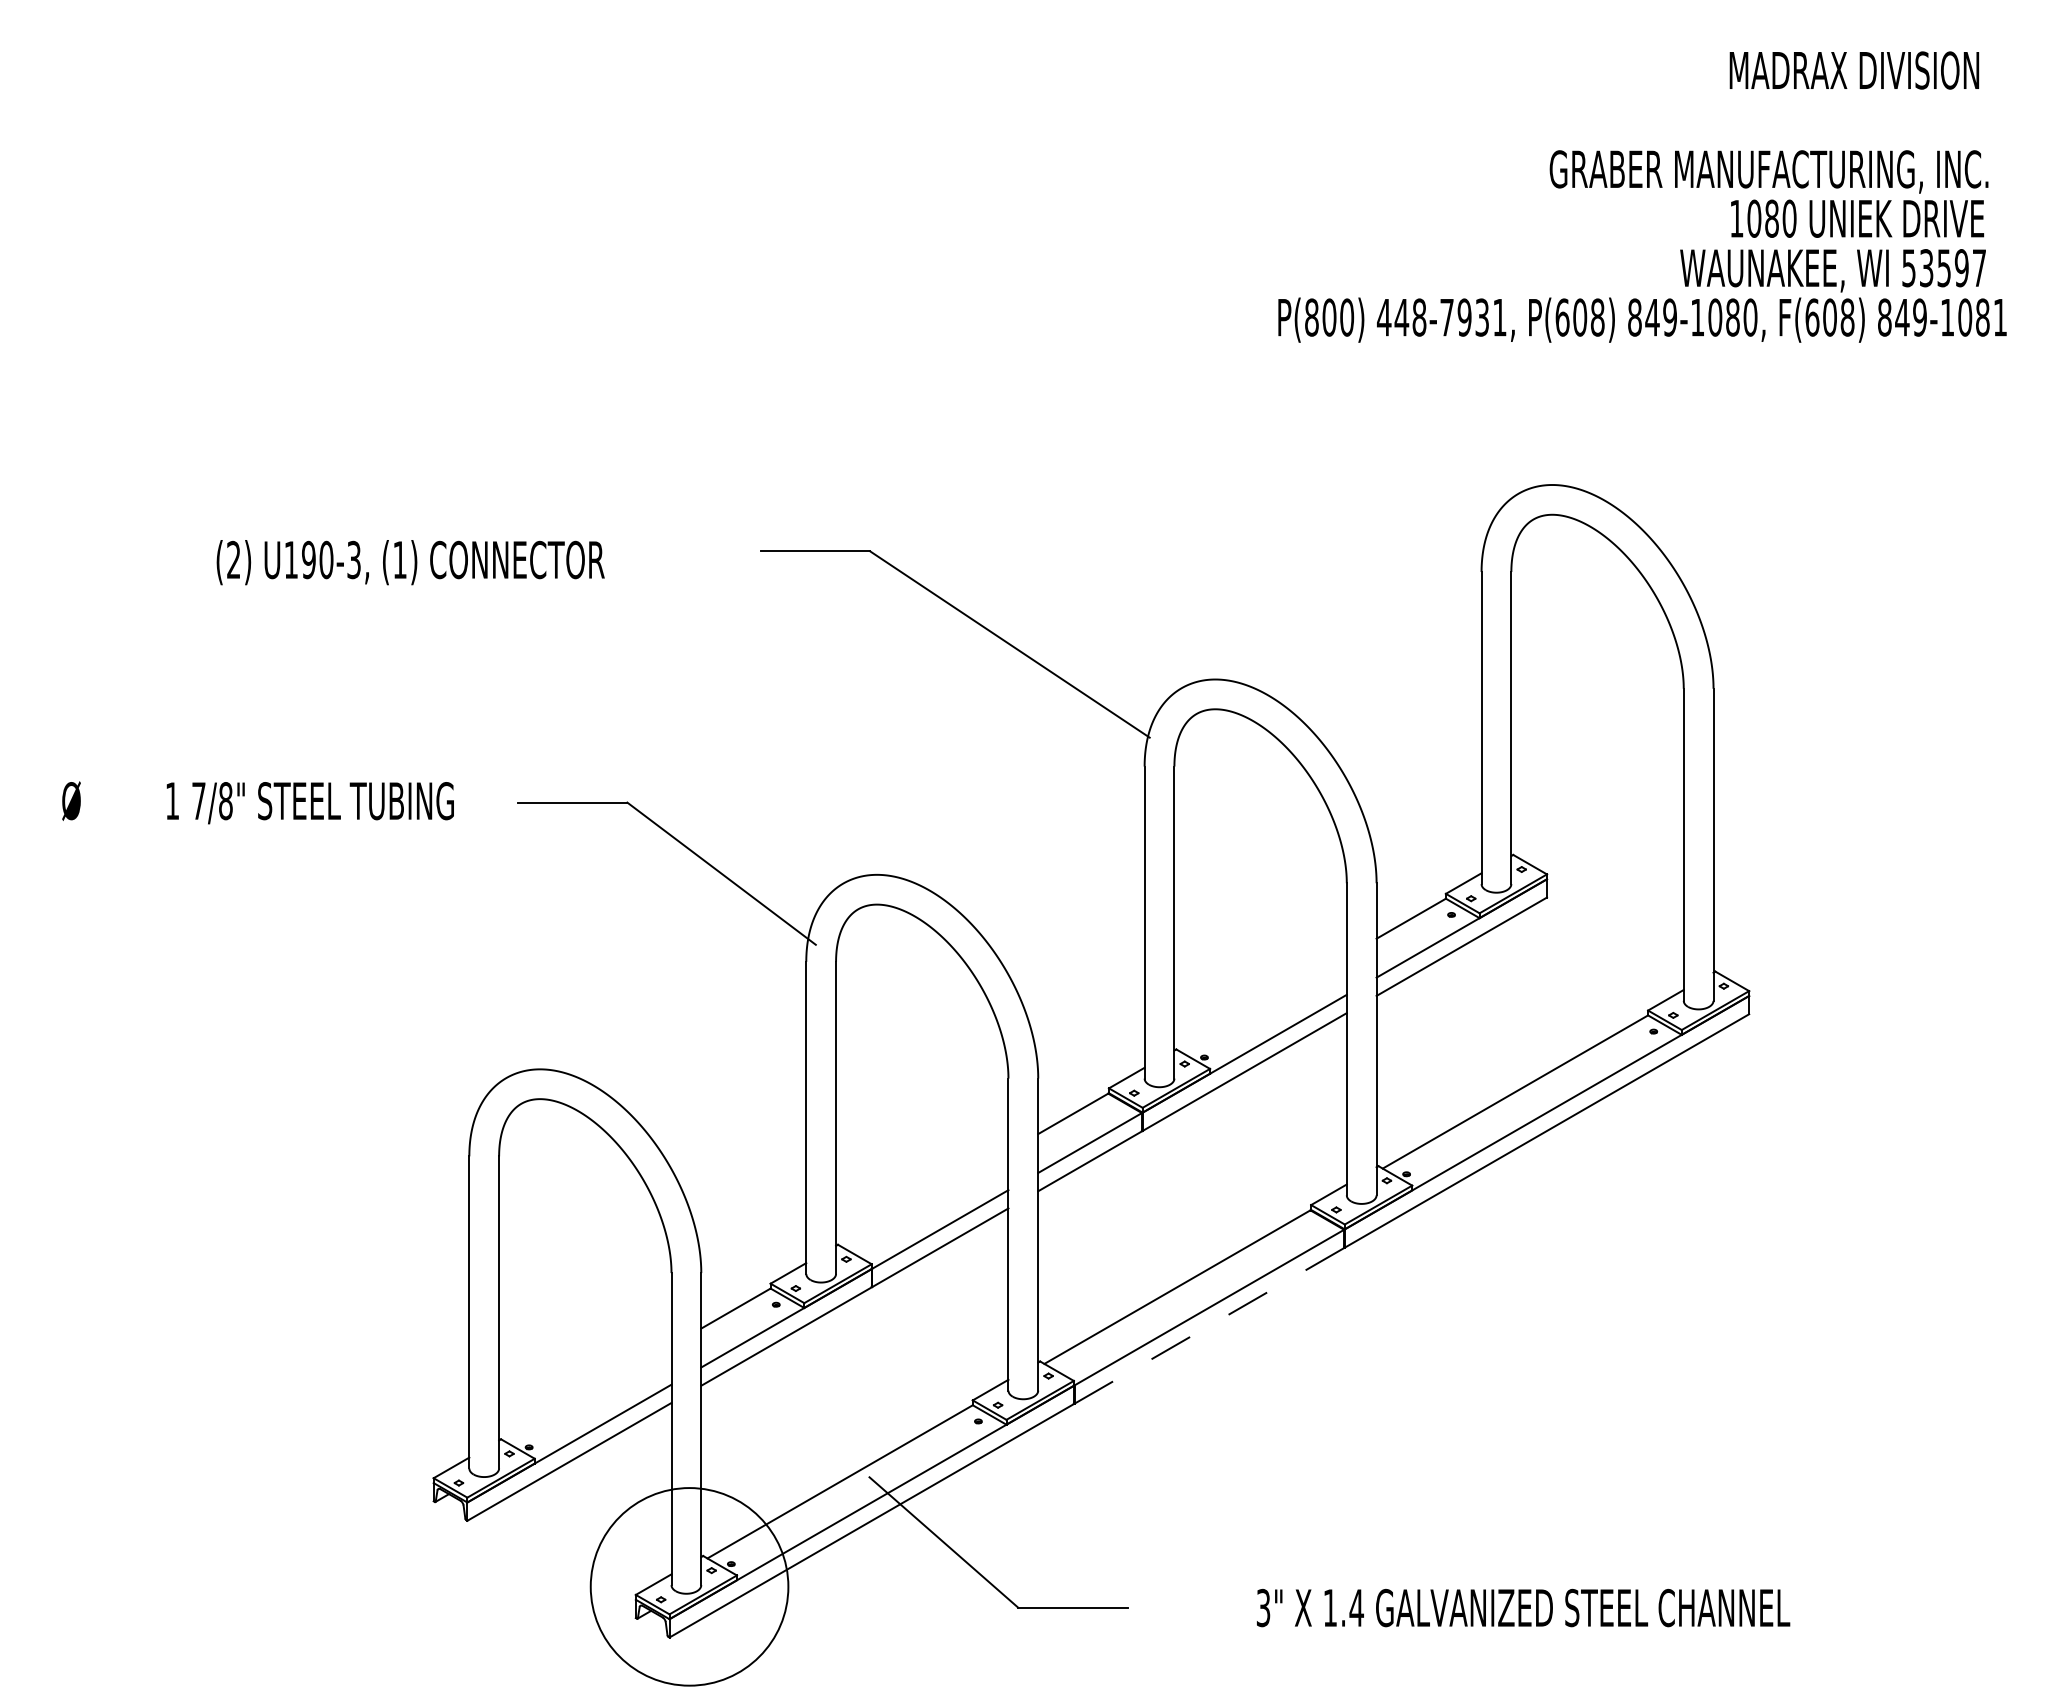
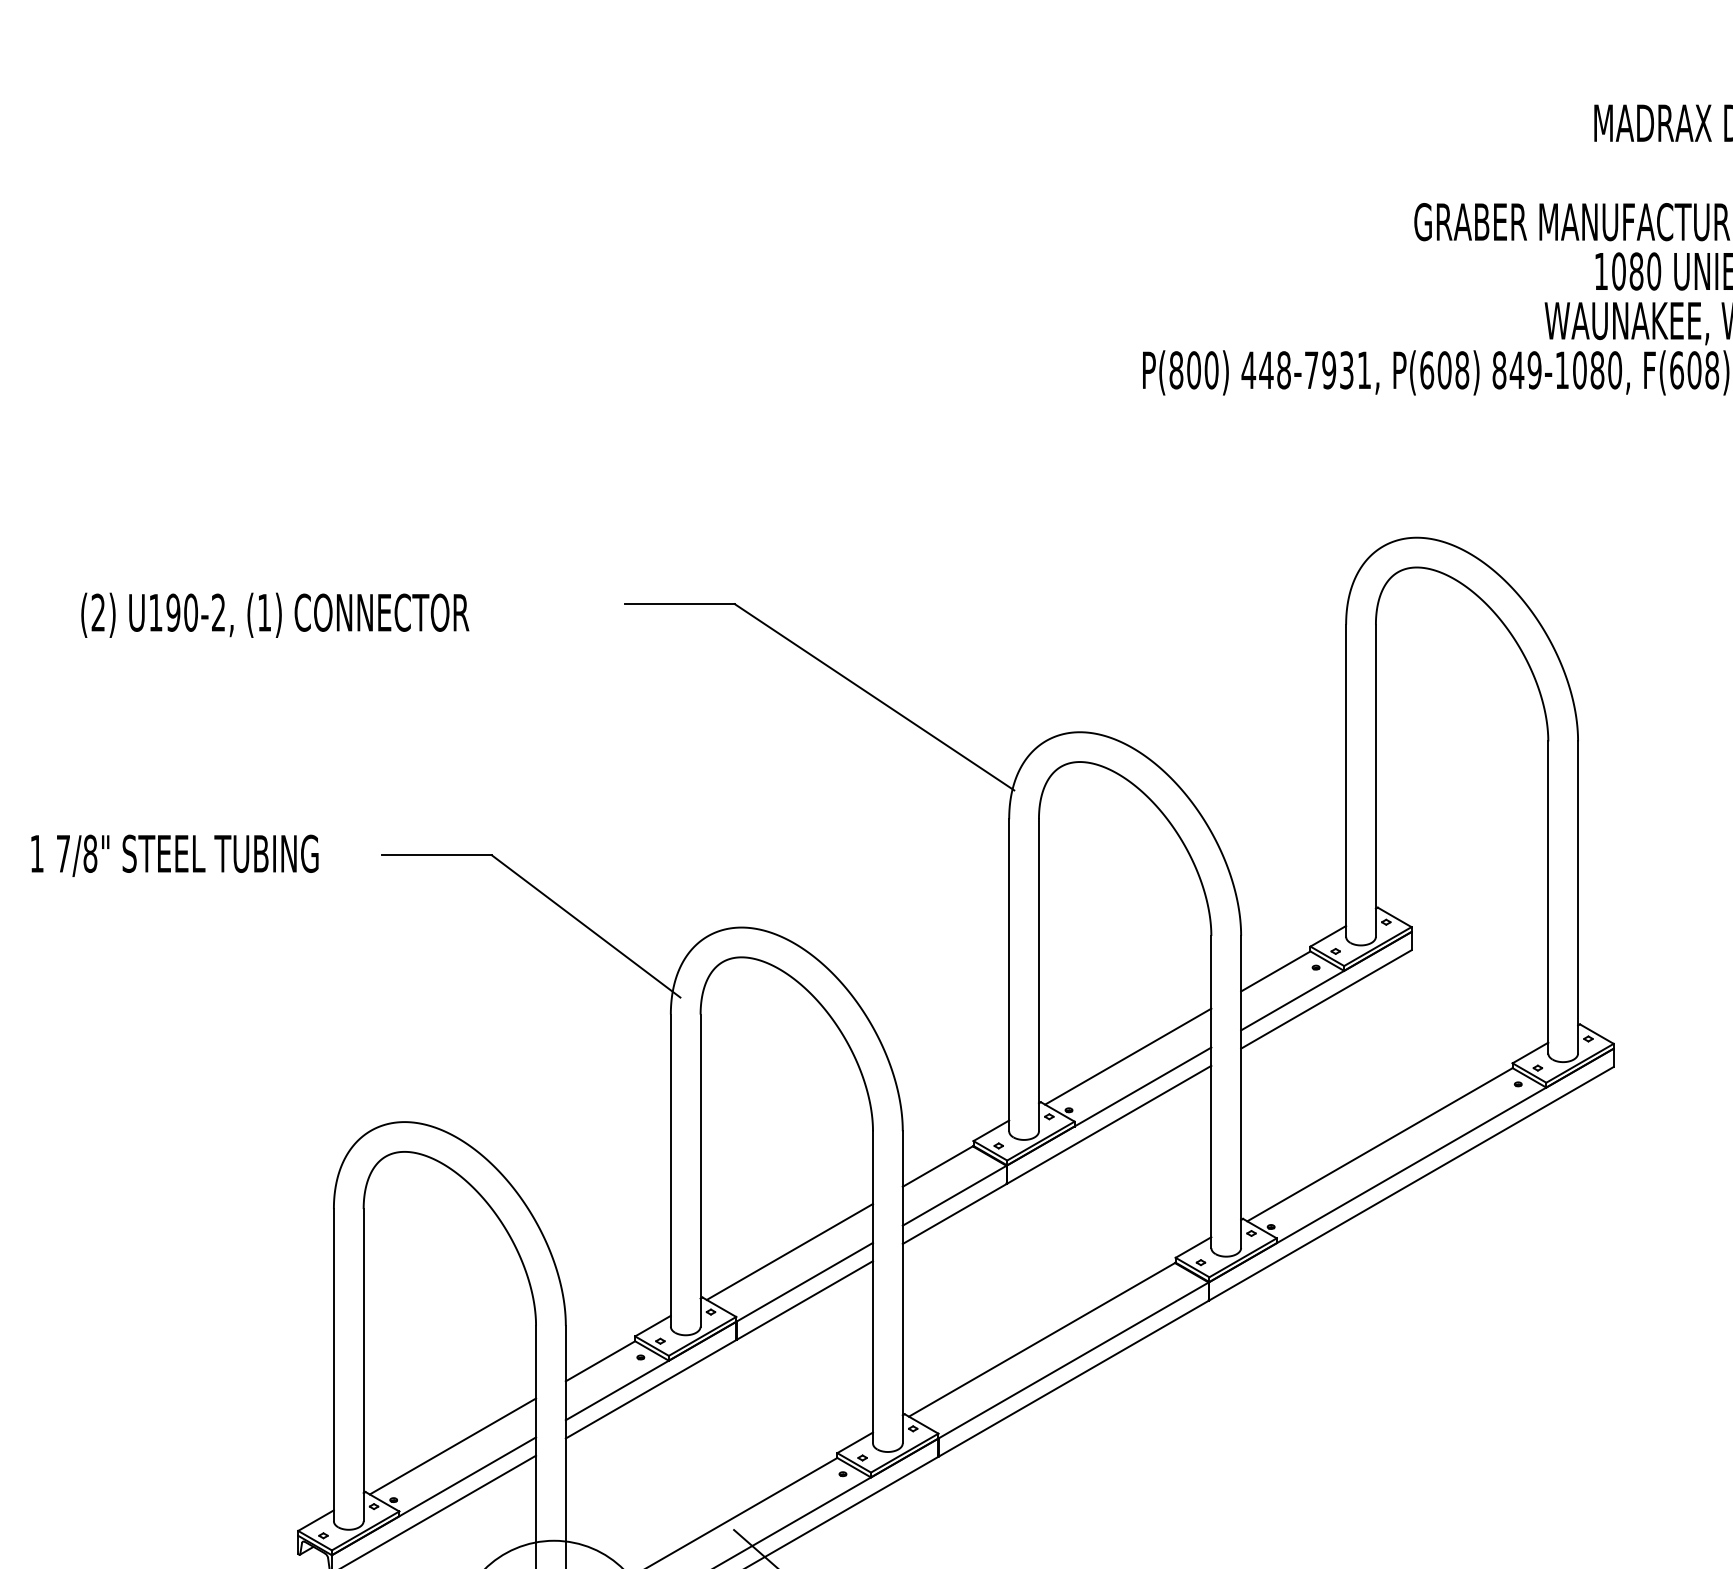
text: (353, 560) -> (218, 613), U190-3, -> U190-2,
line: (1263, 1003) -> (1128, 1056), added
line: (925, 1199) -> (790, 1252), added
line: (1209, 1325) -> (1074, 1378), dashed -> solid
line: (588, 1393) -> (453, 1446), added

